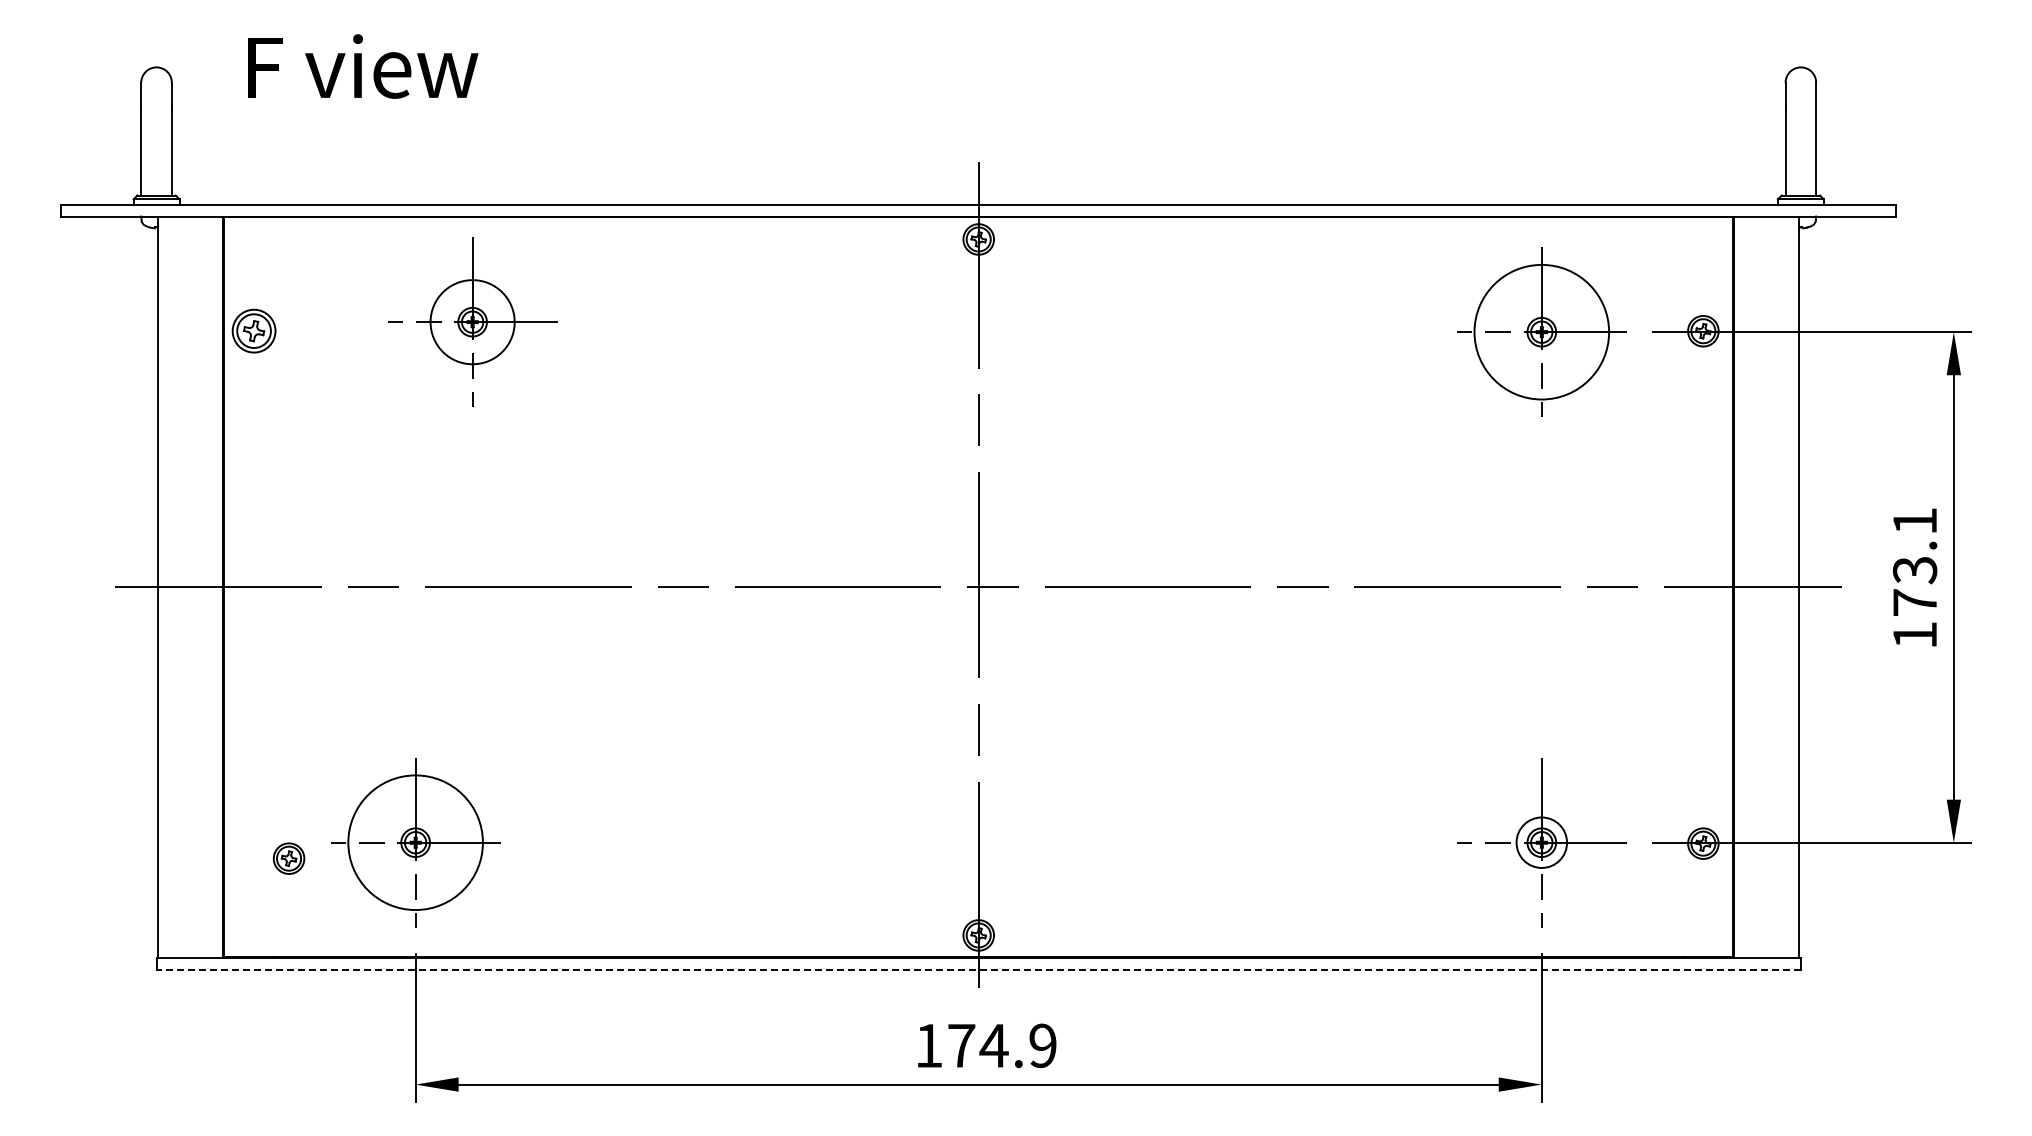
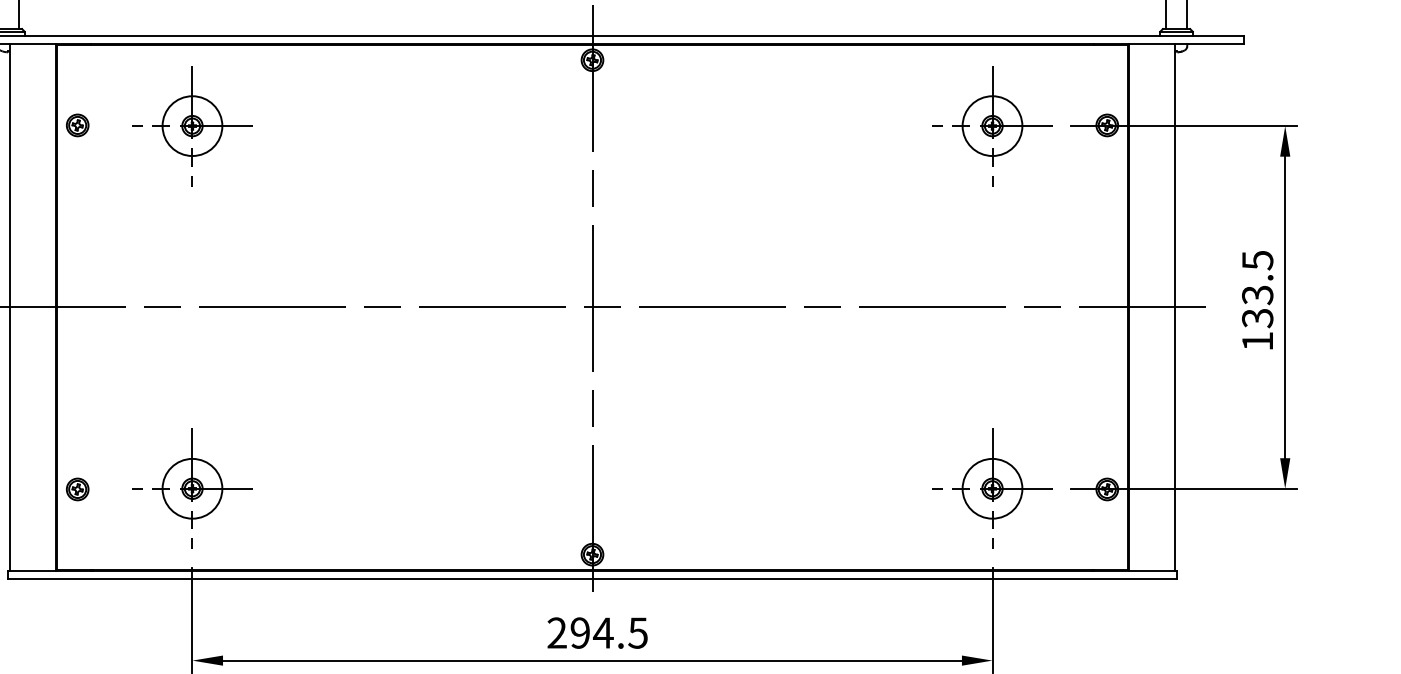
part: (472, 321) -> (192, 125), moved
part: (253, 331) -> (77, 125), size x0.71
circle: (1541, 332) -> (992, 126), size x0.62
text: (1914, 562) -> (1257, 289), 173.1 -> 133.5
circle: (415, 842) -> (192, 488), size x0.62
circle: (1541, 842) -> (992, 488), size x1.67
part: (288, 858) -> (77, 489), moved
line: (978, 969) -> (592, 578), dashed -> solid
text: (985, 1045) -> (597, 632), 174.9 -> 294.5

